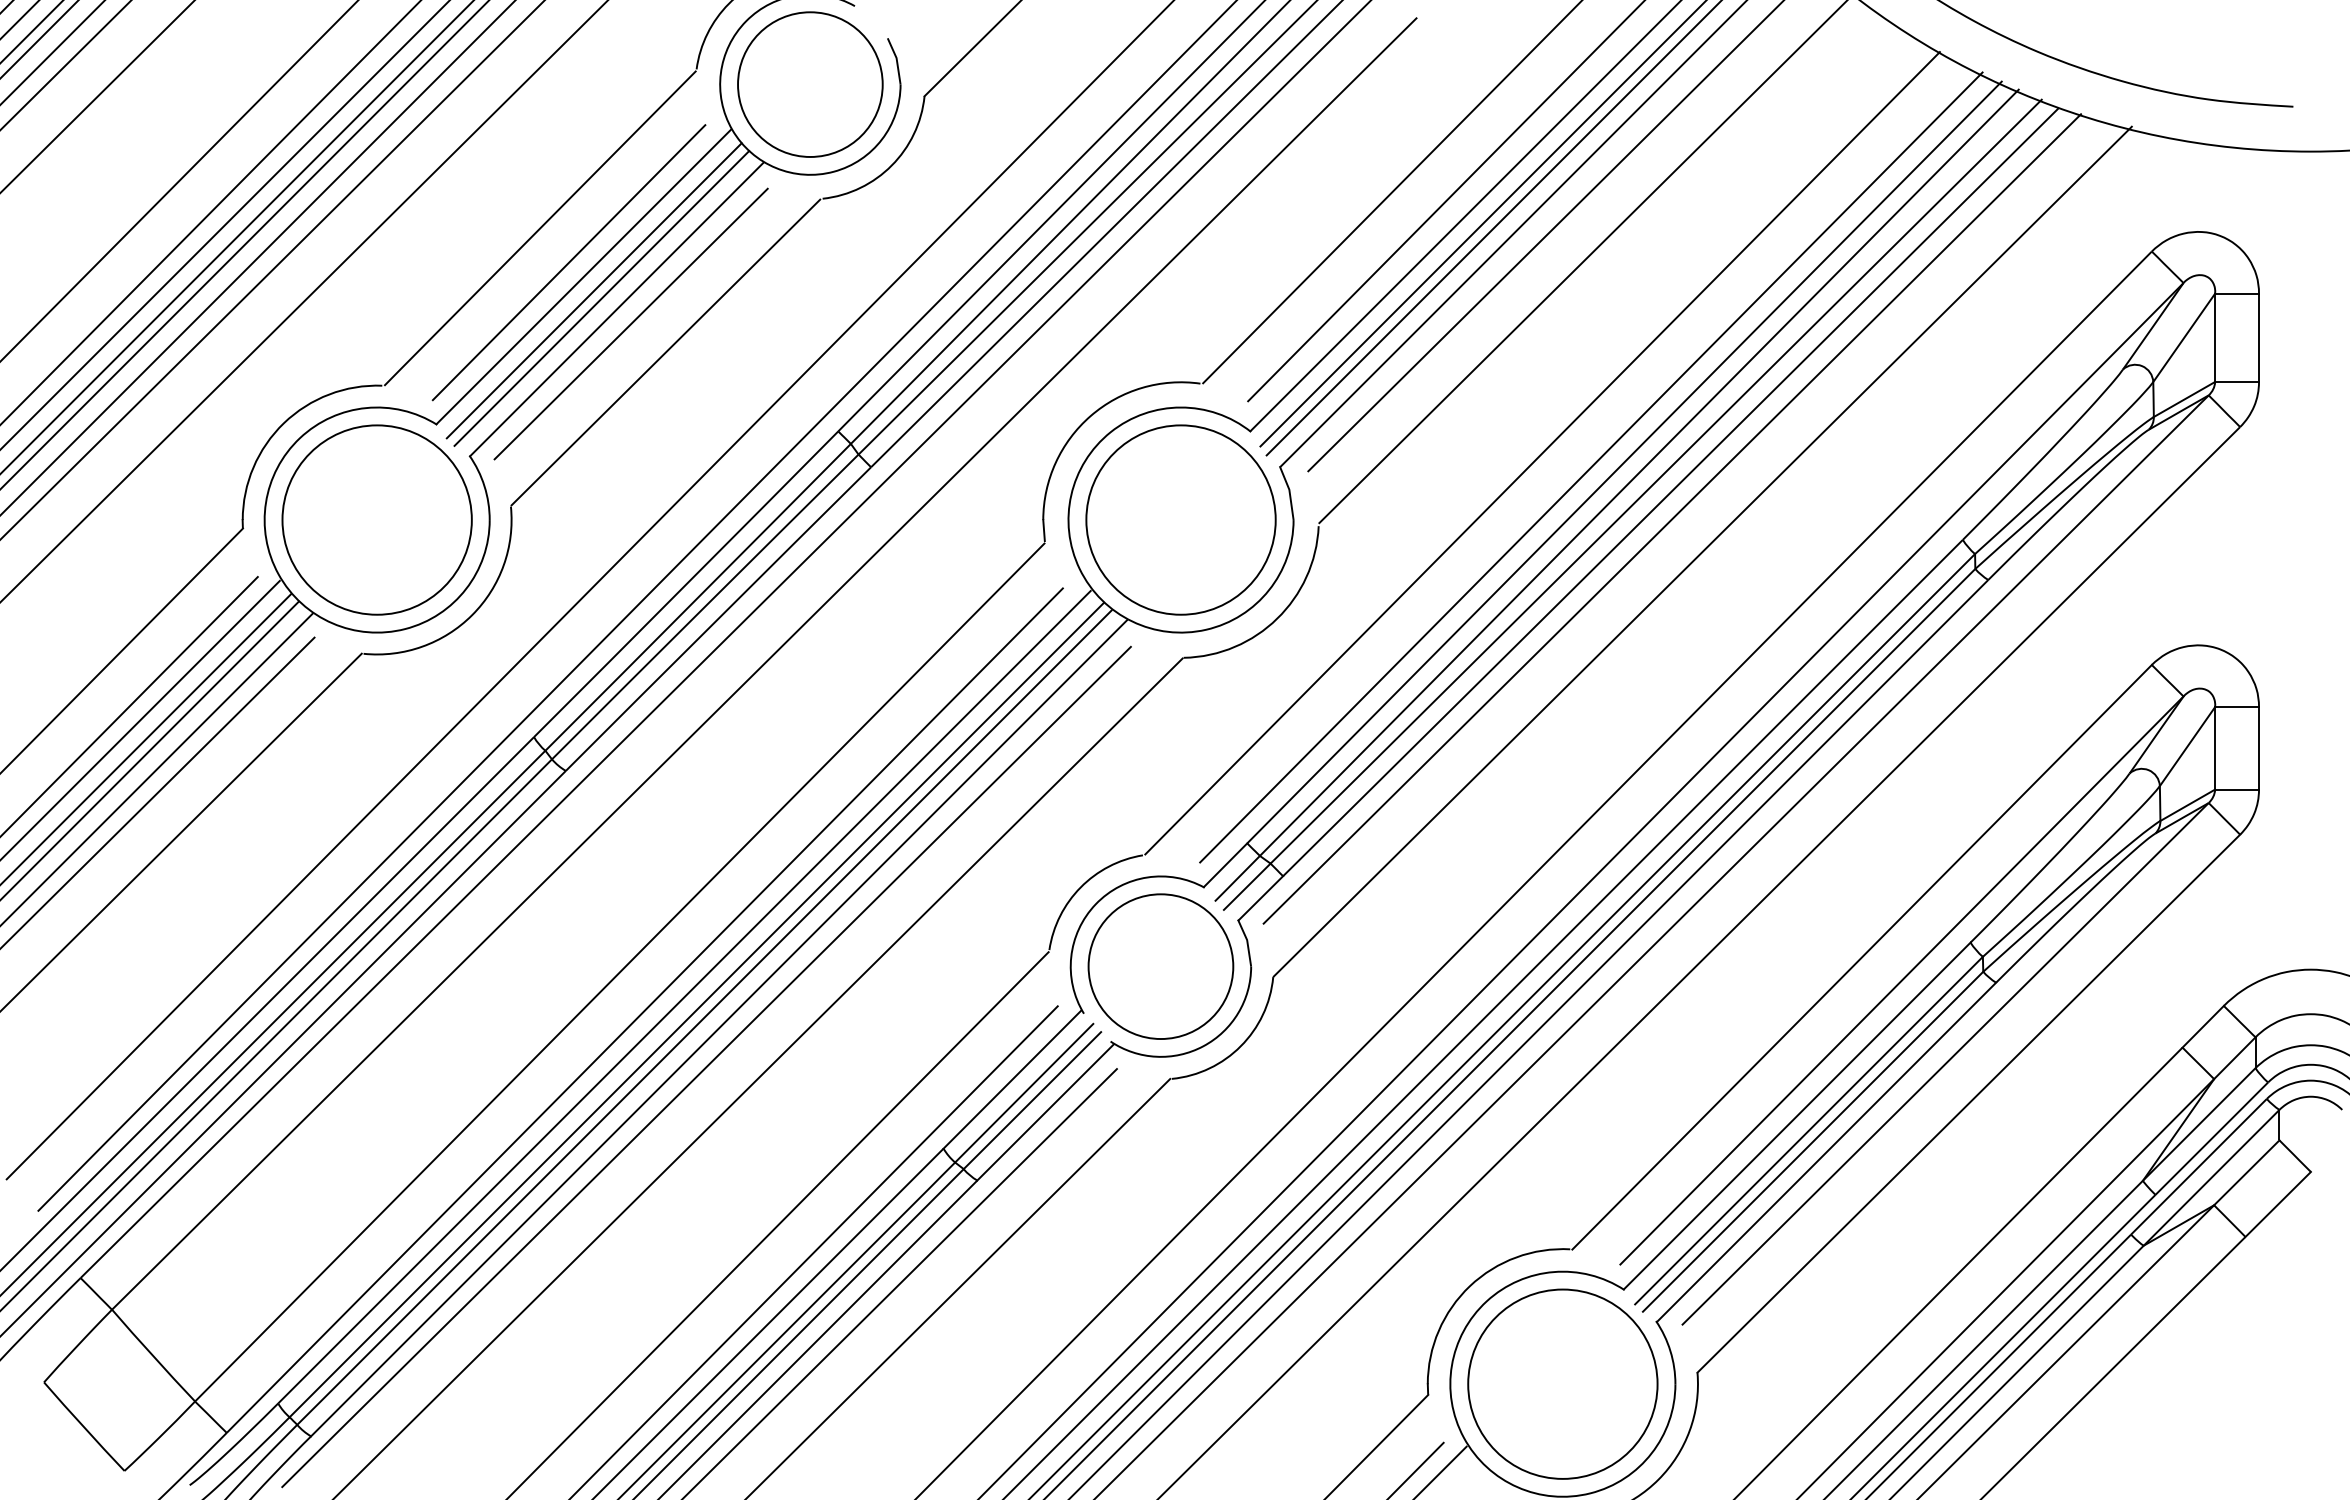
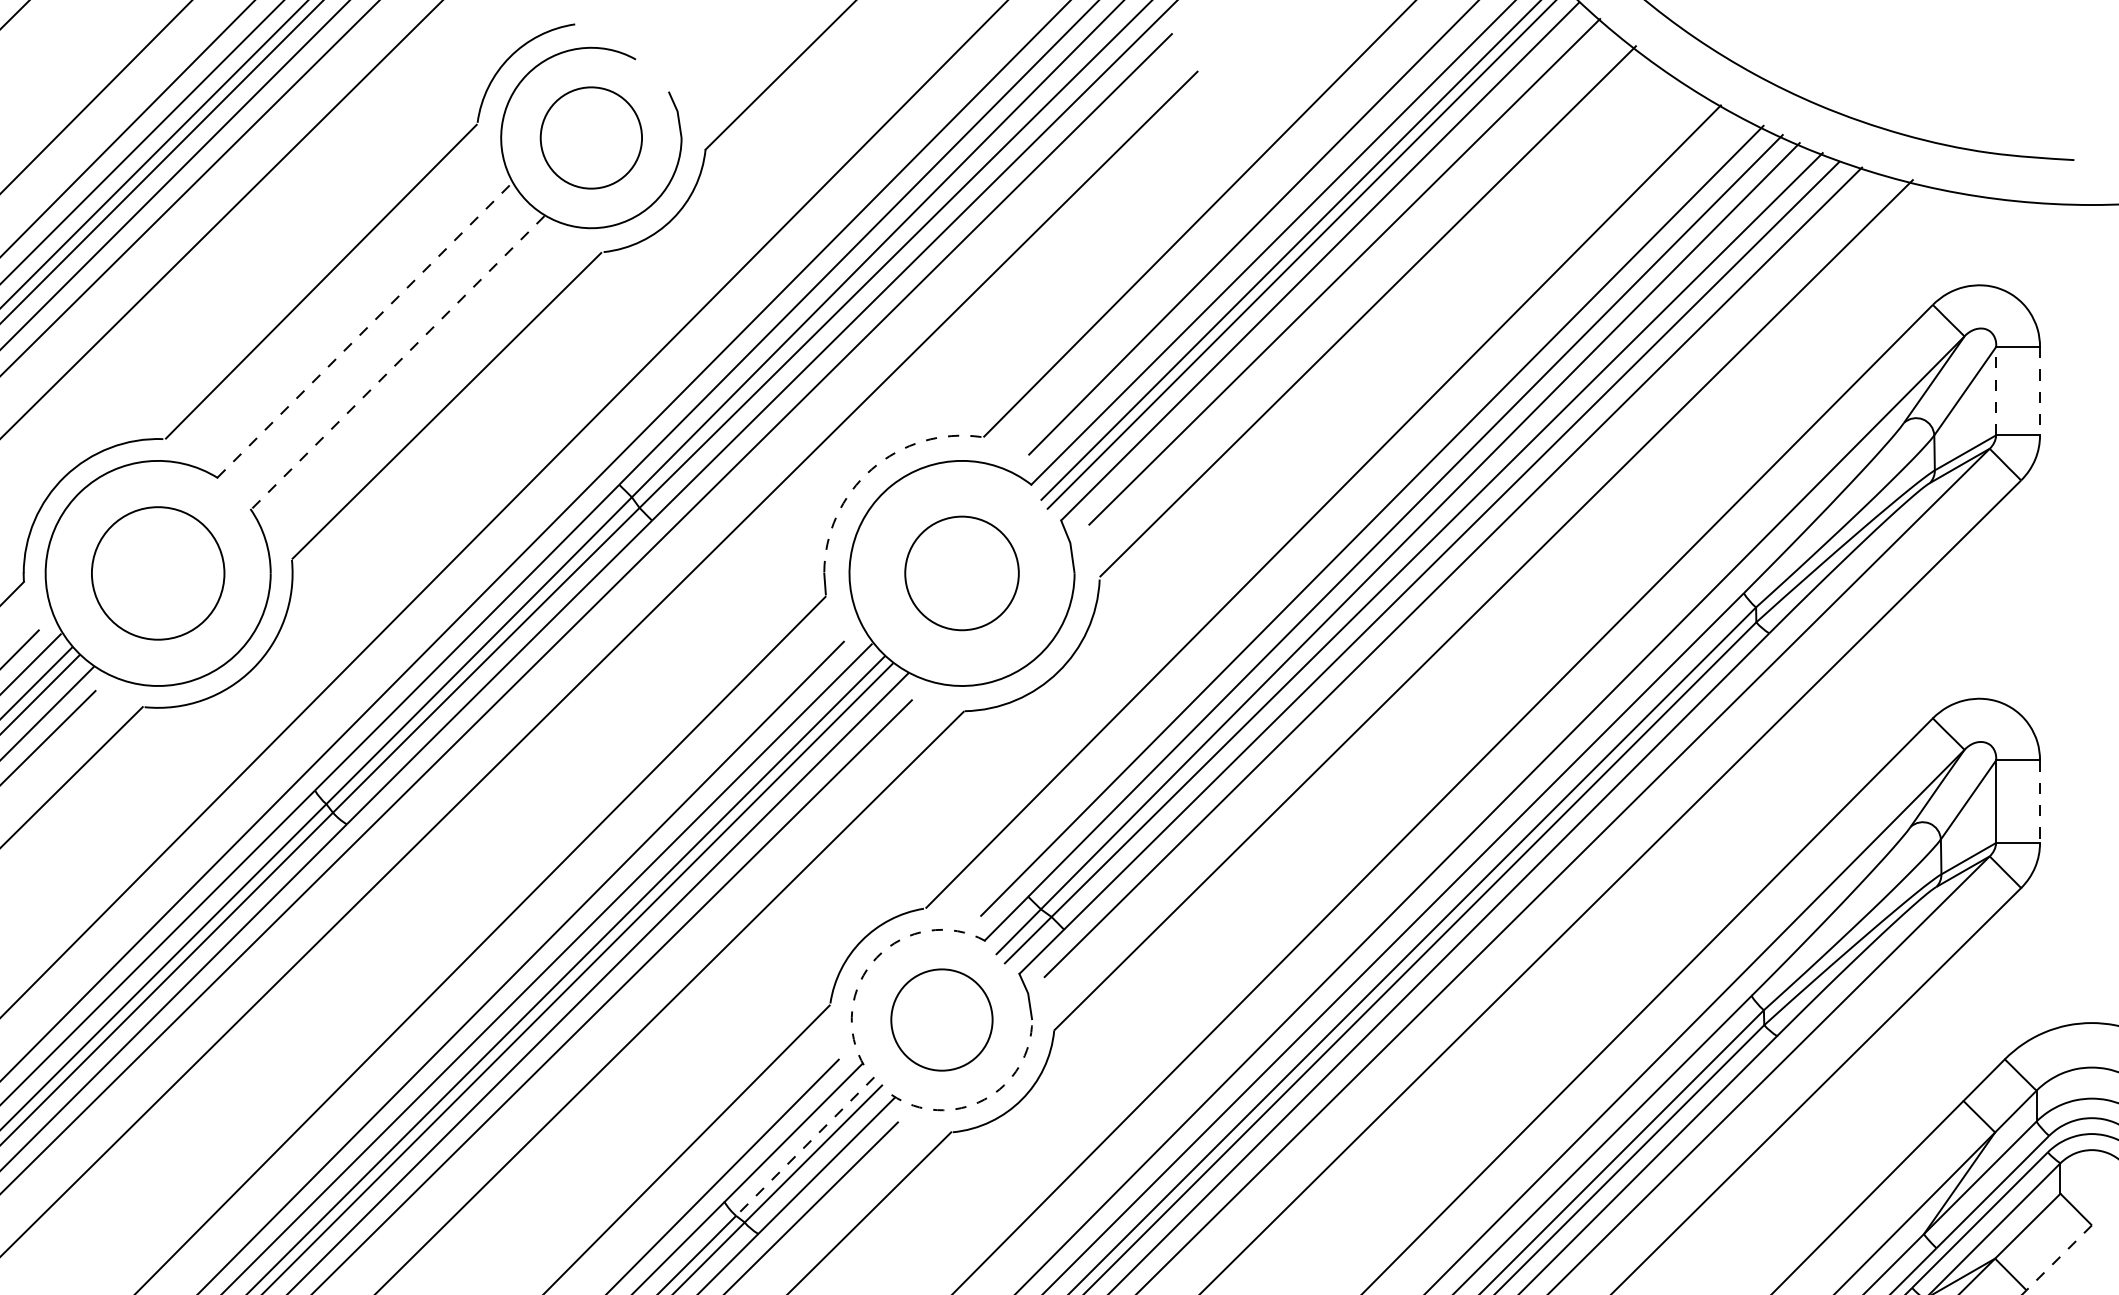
circle: (810, 84) -> (591, 137), size x0.7
line: (568, 262) -> (349, 315), removed
line: (584, 276) -> (365, 329), solid -> dashed
line: (593, 290) -> (374, 343), removed
line: (601, 298) -> (382, 351), removed
line: (616, 309) -> (397, 362), solid -> dashed
line: (630, 323) -> (411, 376), removed
line: (2215, 337) -> (1996, 390), solid -> dashed
line: (2259, 338) -> (2040, 391), solid -> dashed
arc: (1090, 416) -> (871, 469), solid -> dashed
circle: (376, 519) -> (157, 572), size x0.7
circle: (1180, 519) -> (961, 572), size x0.6
line: (2259, 748) -> (2040, 801), solid -> dashed
arc: (1095, 904) -> (876, 957), solid -> dashed
circle: (1160, 966) -> (941, 1019), size x0.7
arc: (1203, 1046) -> (984, 1099), solid -> dashed
line: (1024, 1093) -> (805, 1146), solid -> dashed
line: (2277, 1204) -> (2058, 1257), solid -> dashed

